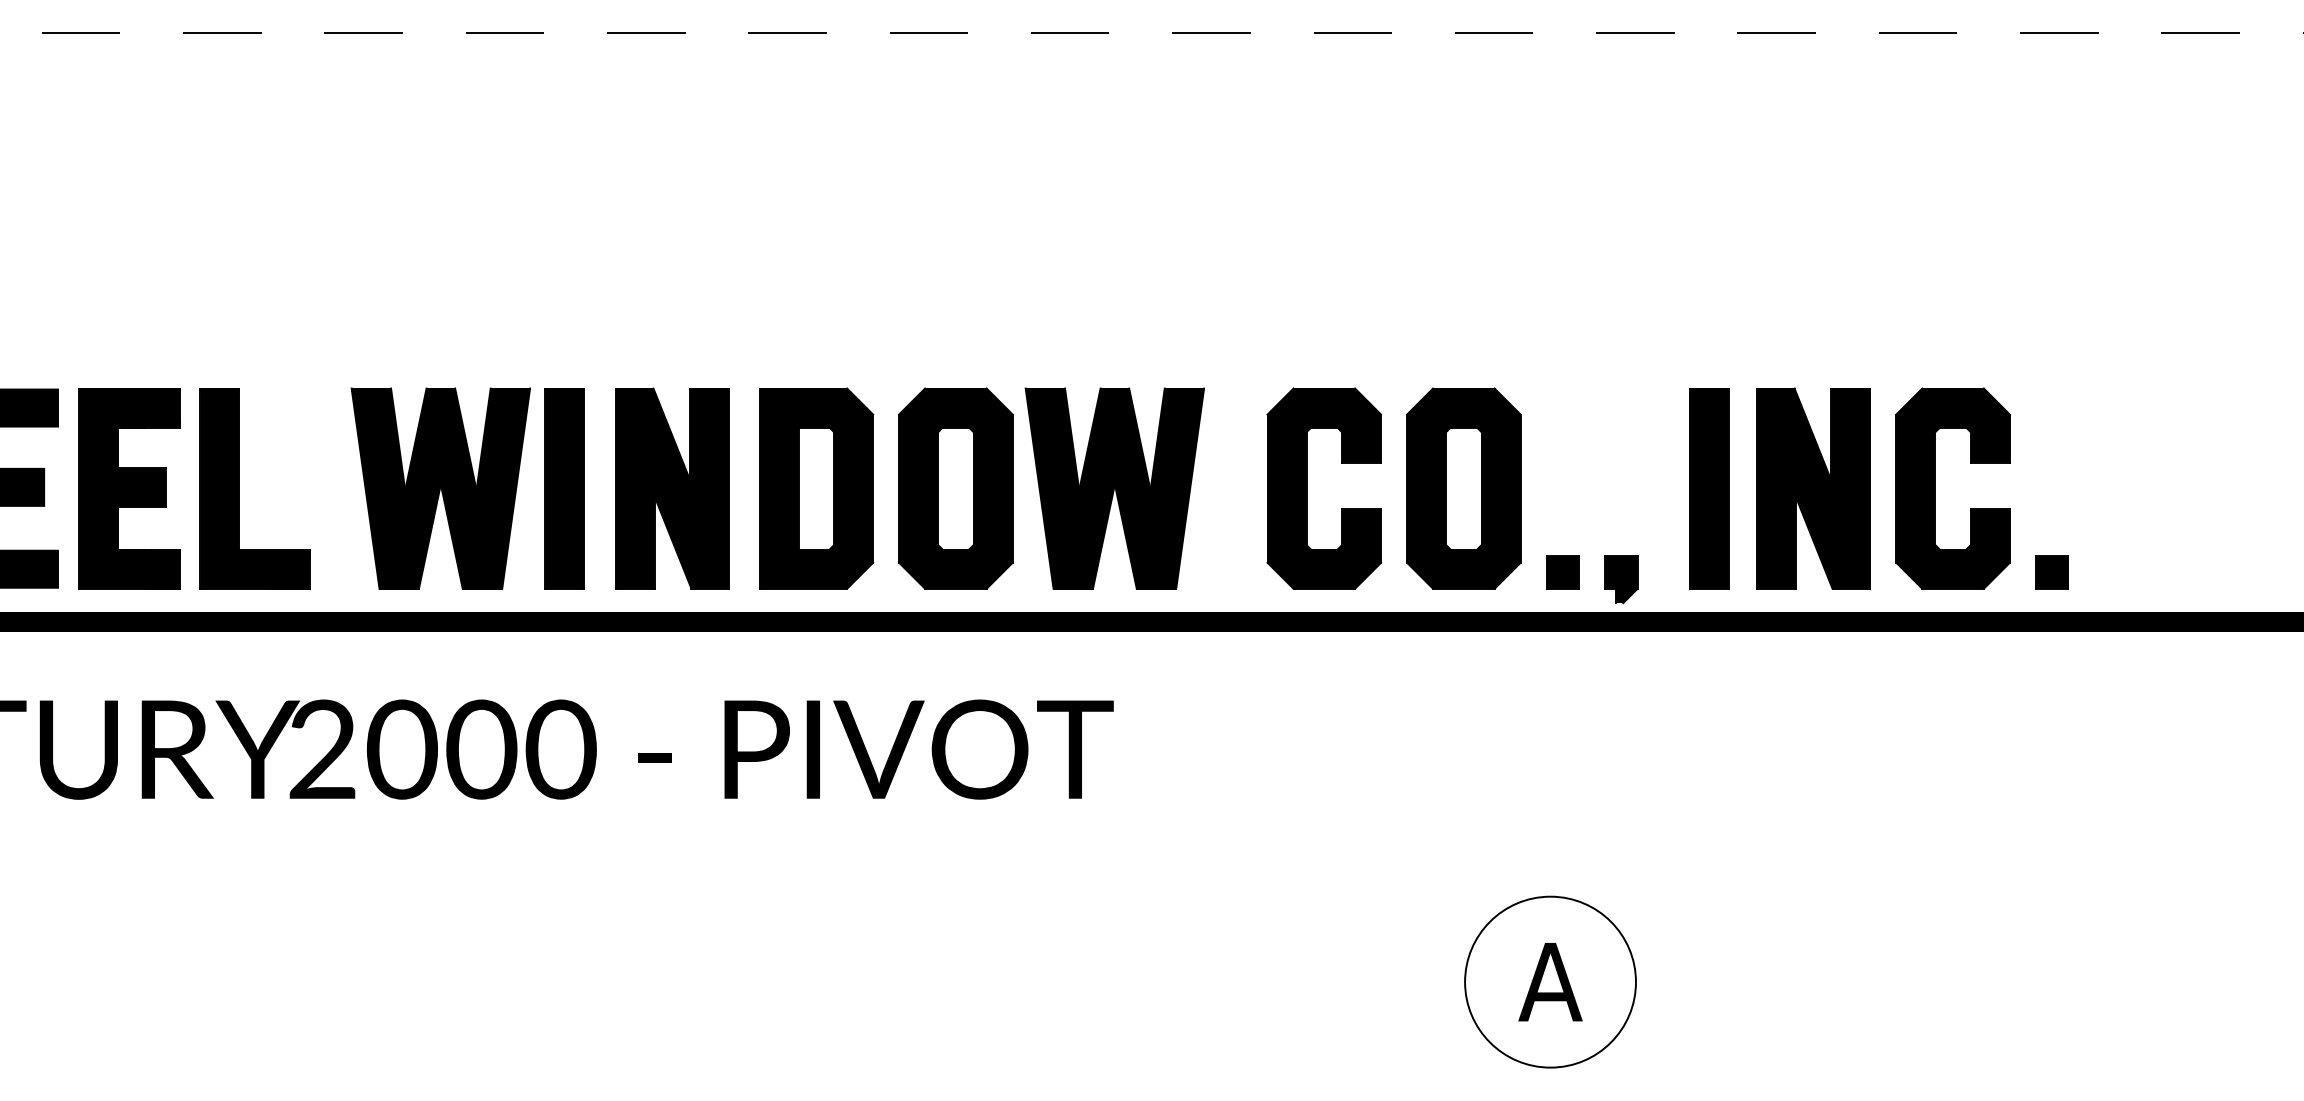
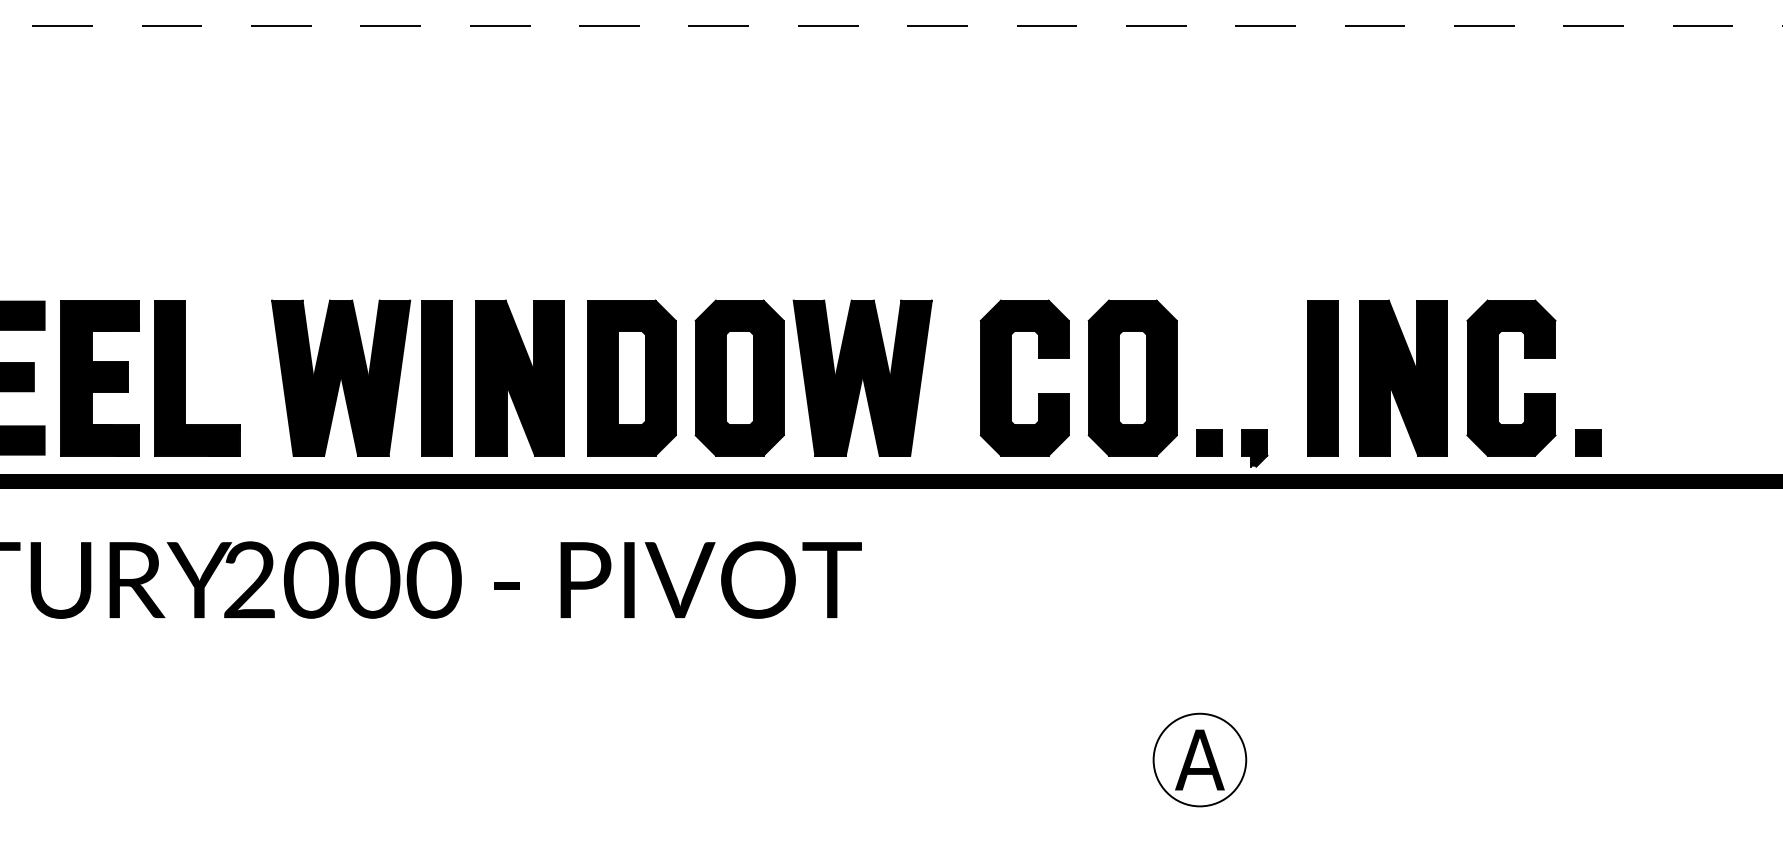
circle: (1549, 981) -> (1199, 759), size x0.7

